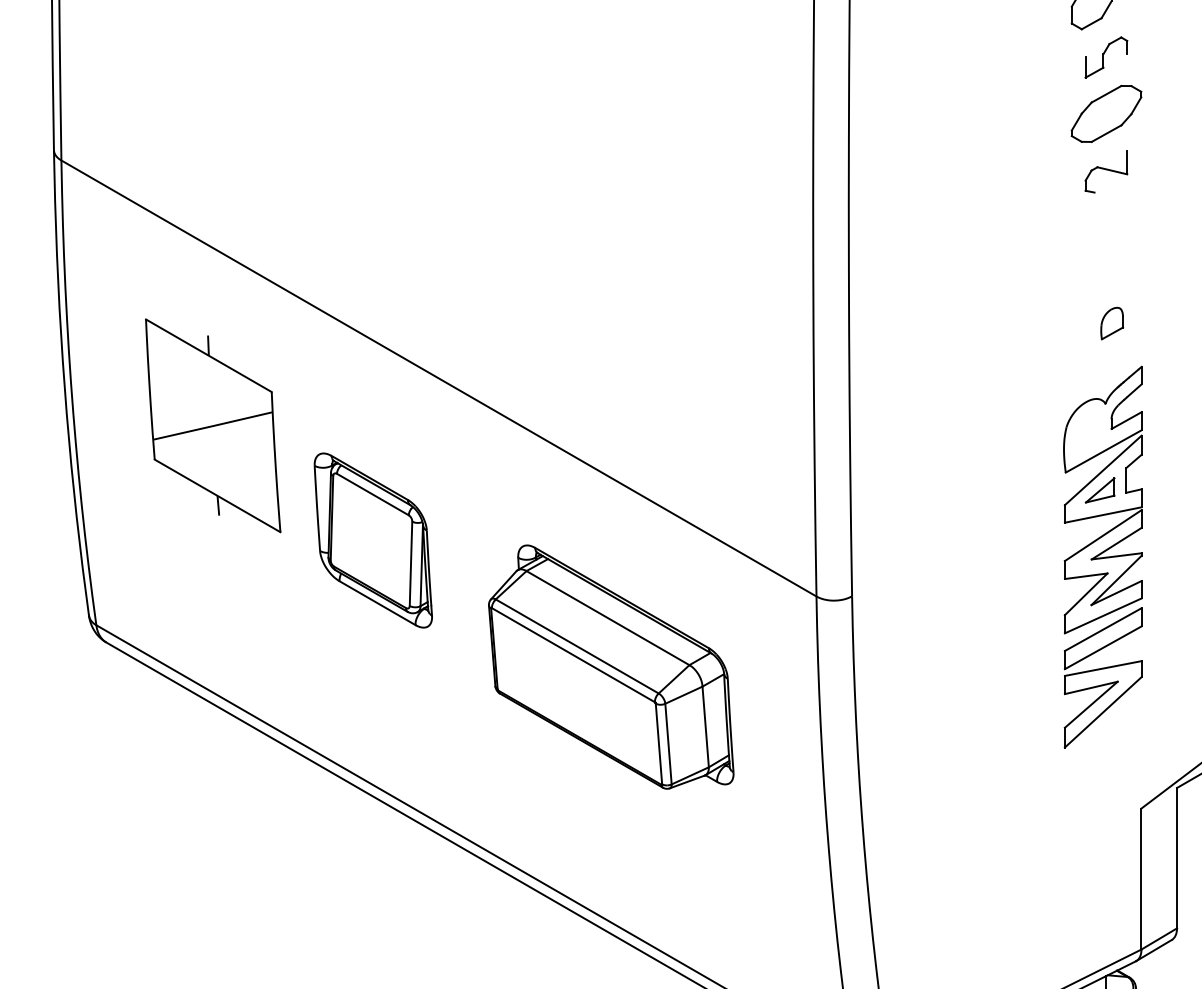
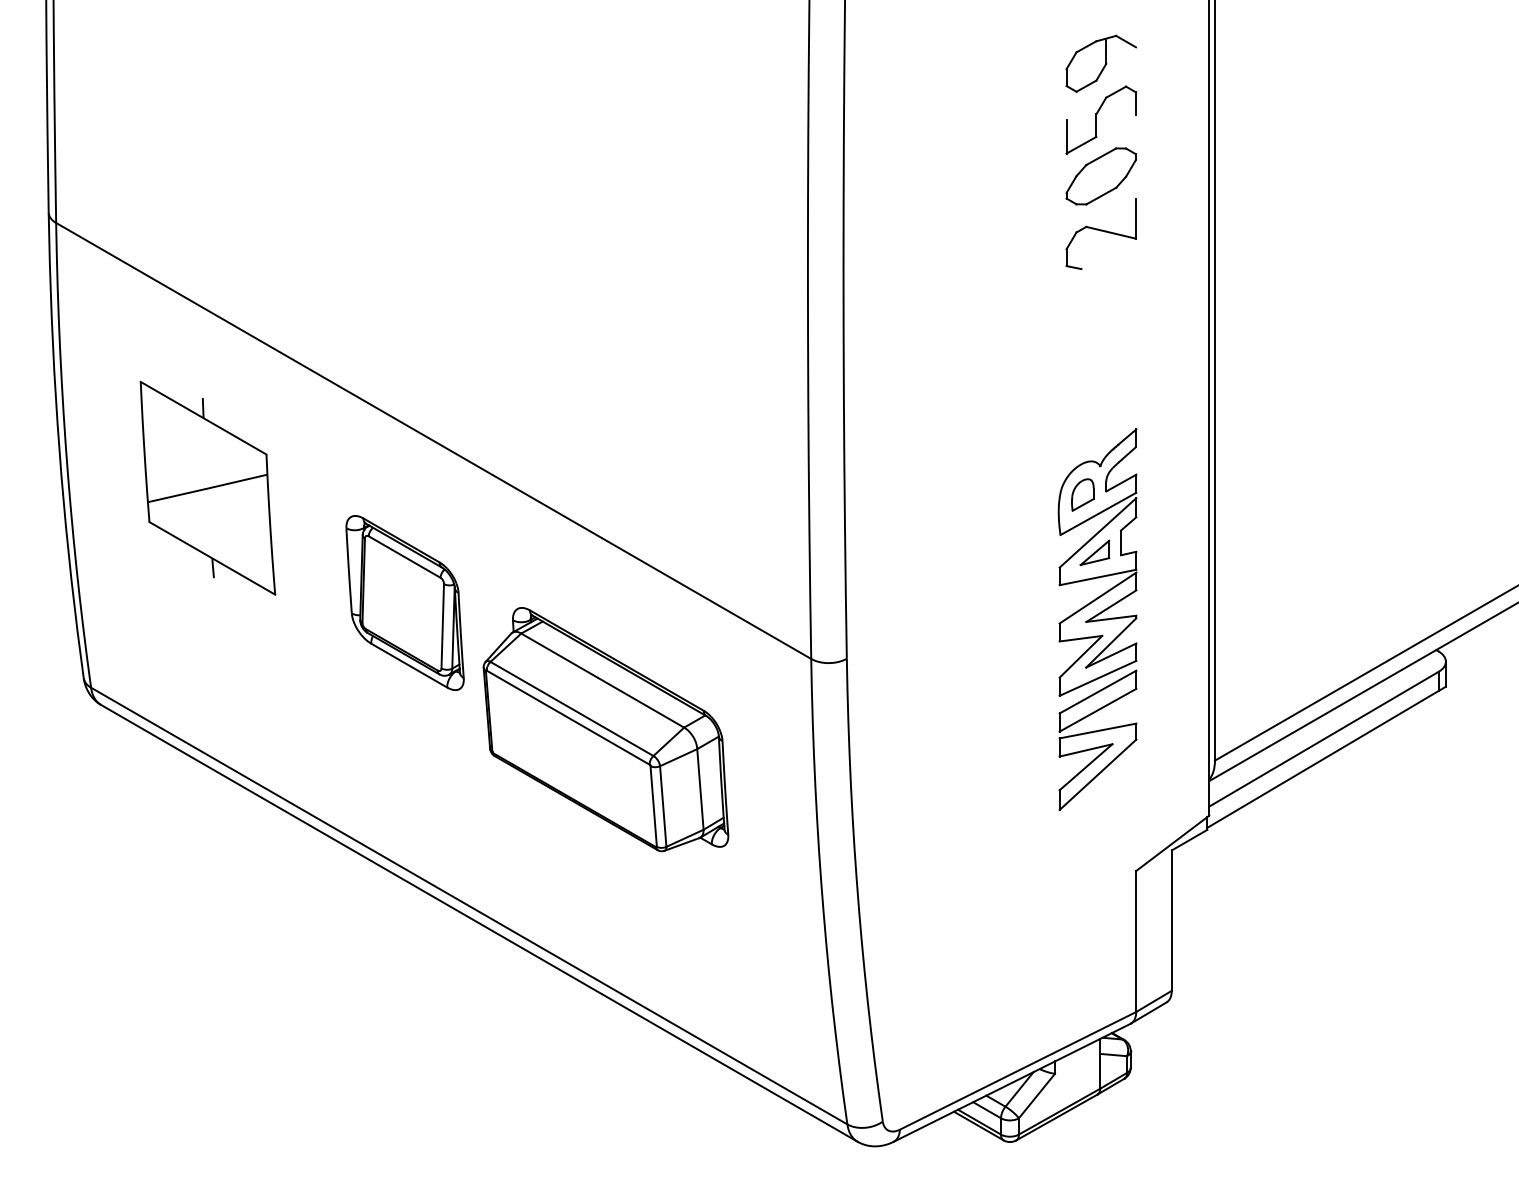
part: (1105, 57) -> (1100, 119), size x1.67
part: (1105, 171) -> (1100, 233), size x1.67
part: (1111, 323) -> (1082, 494), moved
part: (372, 540) -> (404, 602), moved

